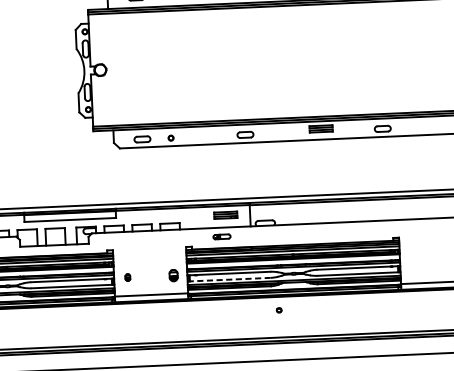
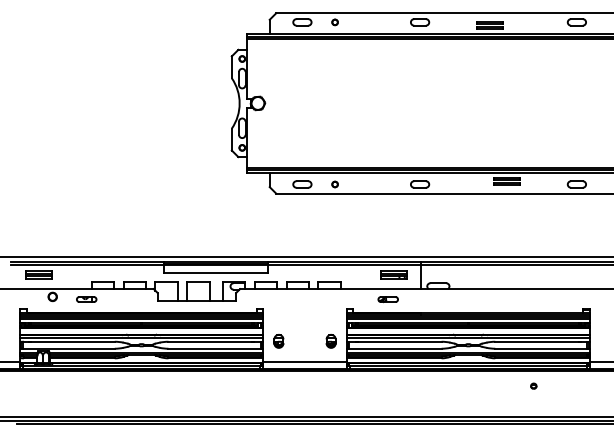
part: (127, 277) -> (278, 341), size x1.67
line: (229, 279) -> (394, 348), dashed -> solid
part: (278, 309) -> (533, 385), moved

